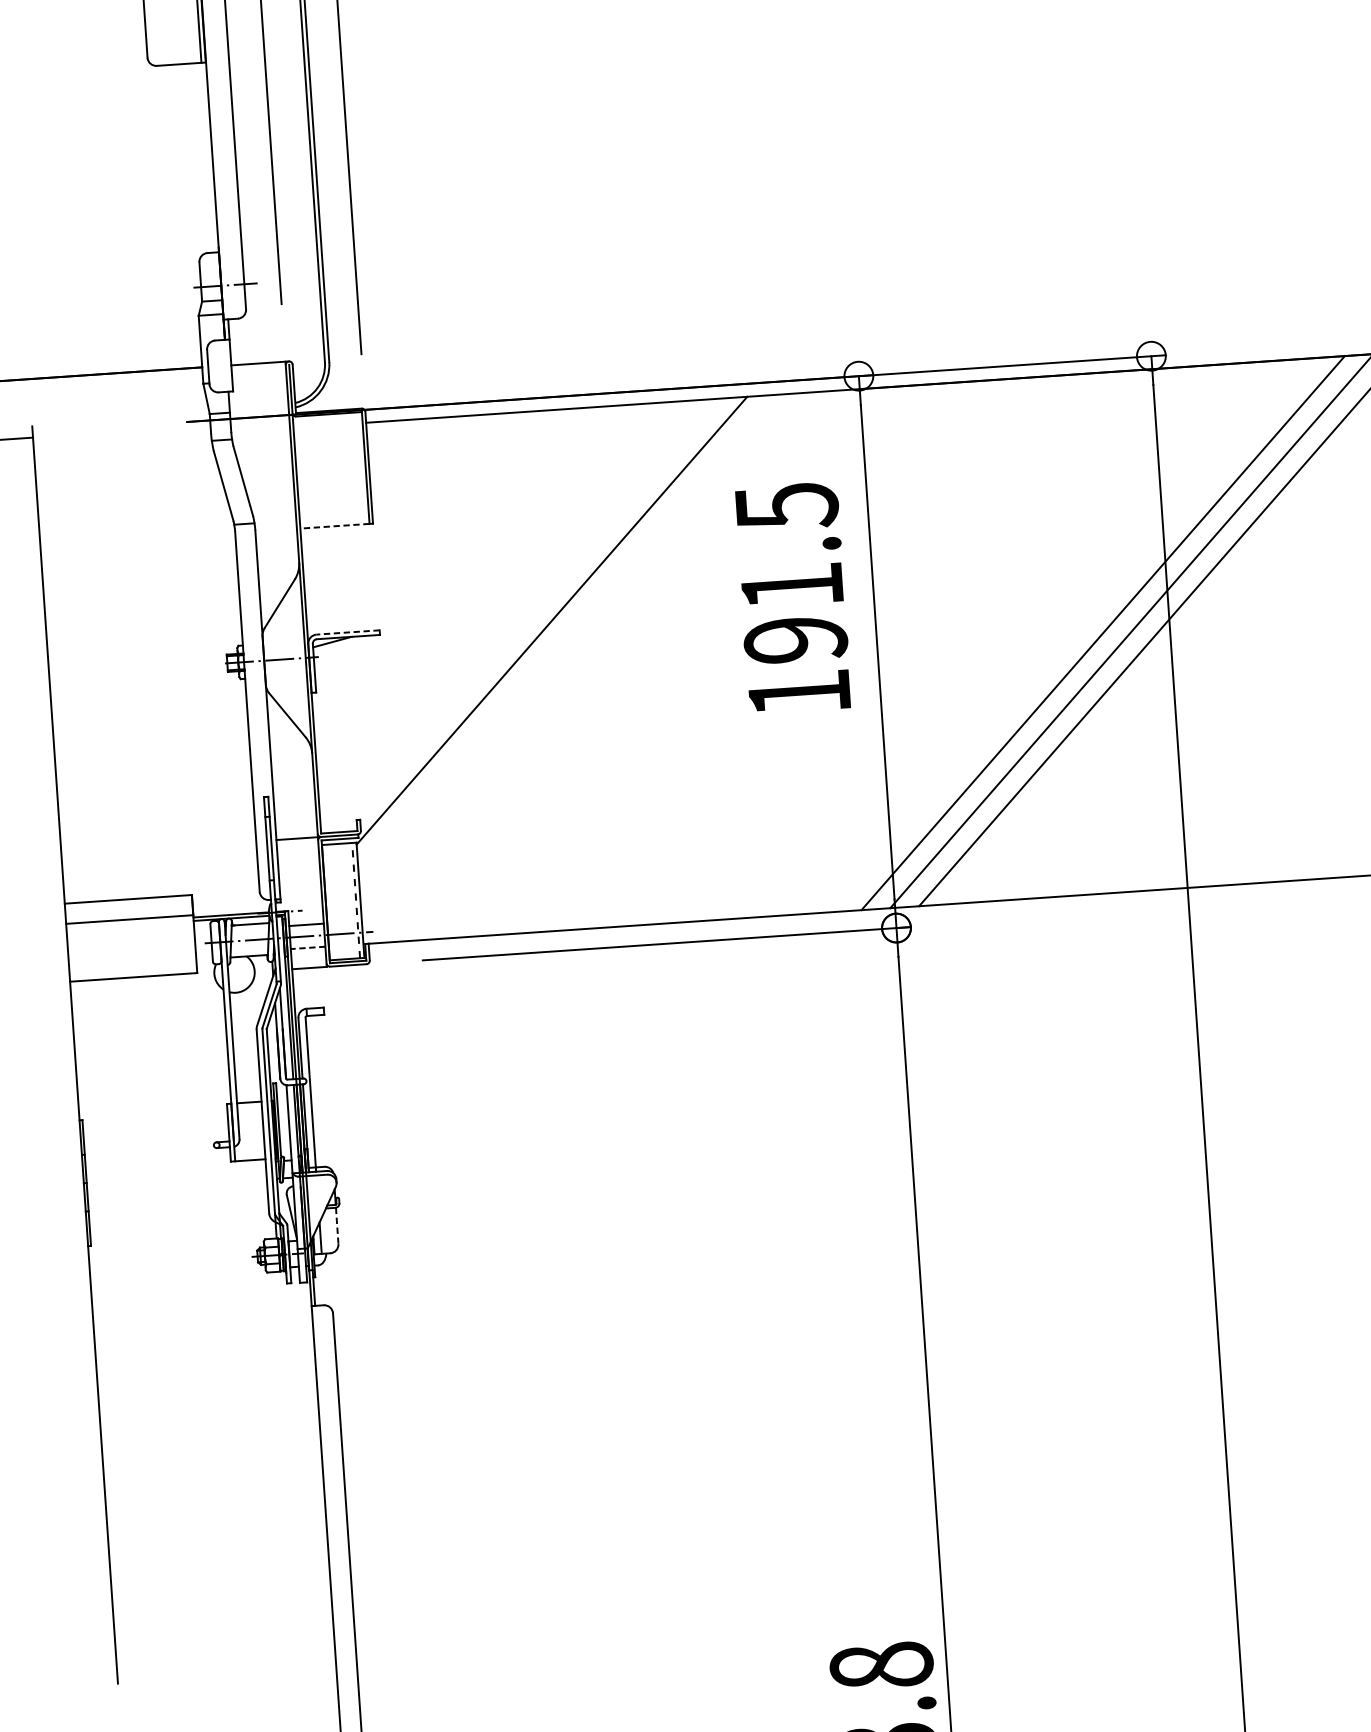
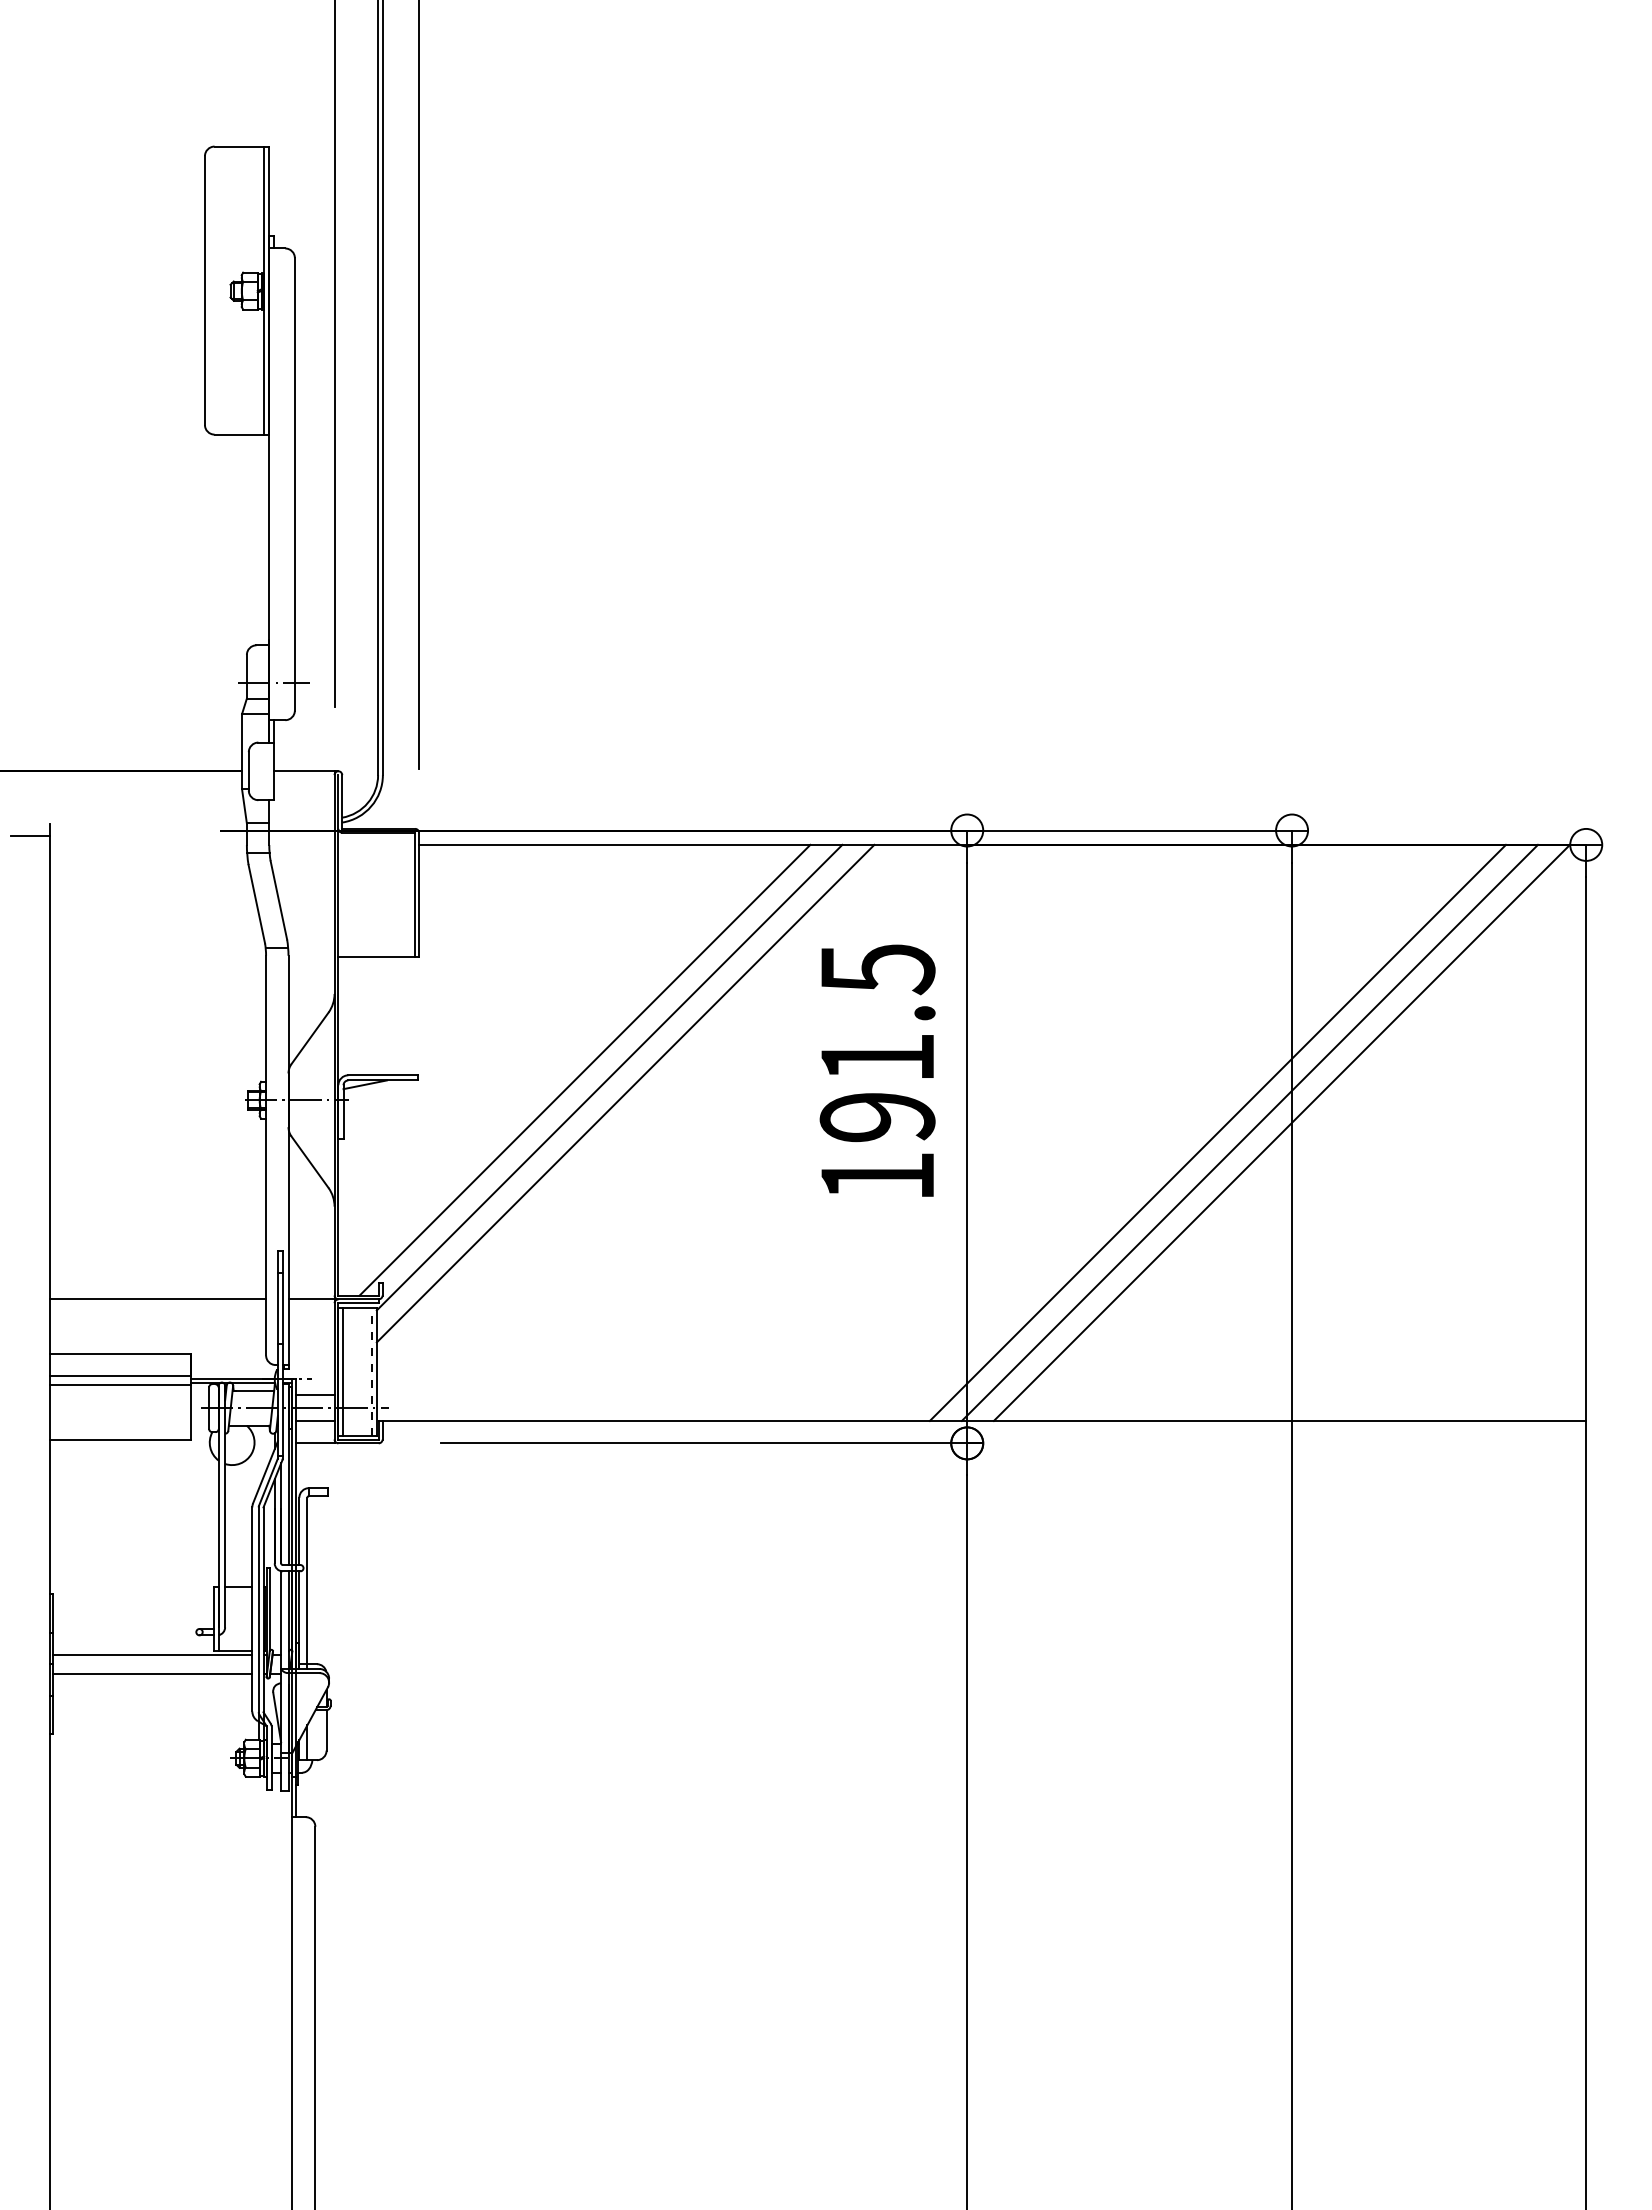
line: (334, 525) -> (376, 956), dashed -> solid
line: (528, 614) -> (584, 1069), added
line: (347, 632) -> (382, 1075), dashed -> solid
line: (567, 633) -> (625, 1093), added
line: (158, 848) -> (157, 1299), added
line: (330, 902) -> (343, 1372), added
line: (129, 928) -> (119, 1385), added
line: (307, 947) -> (314, 1420), dashed -> solid
line: (175, 1168) -> (152, 1654), added
line: (176, 1185) -> (152, 1673), added
line: (337, 1225) -> (326, 1730), dashed -> solid

